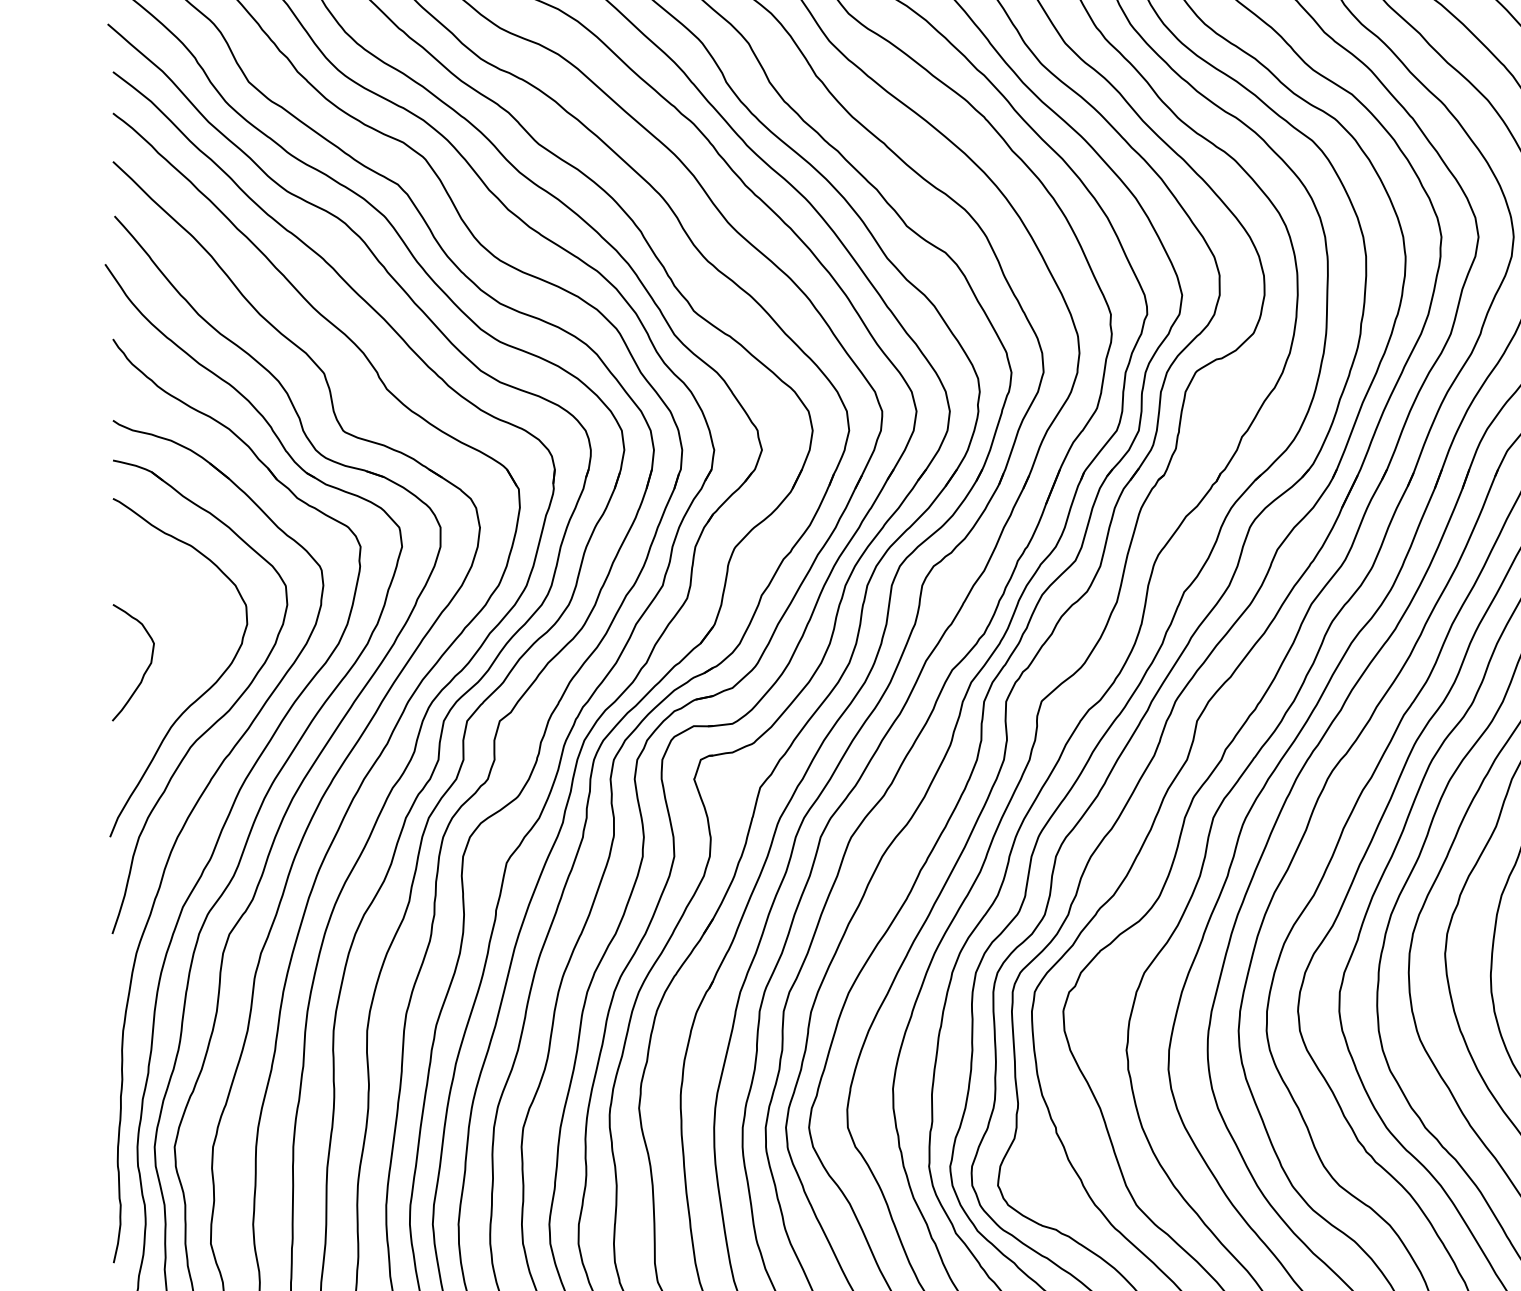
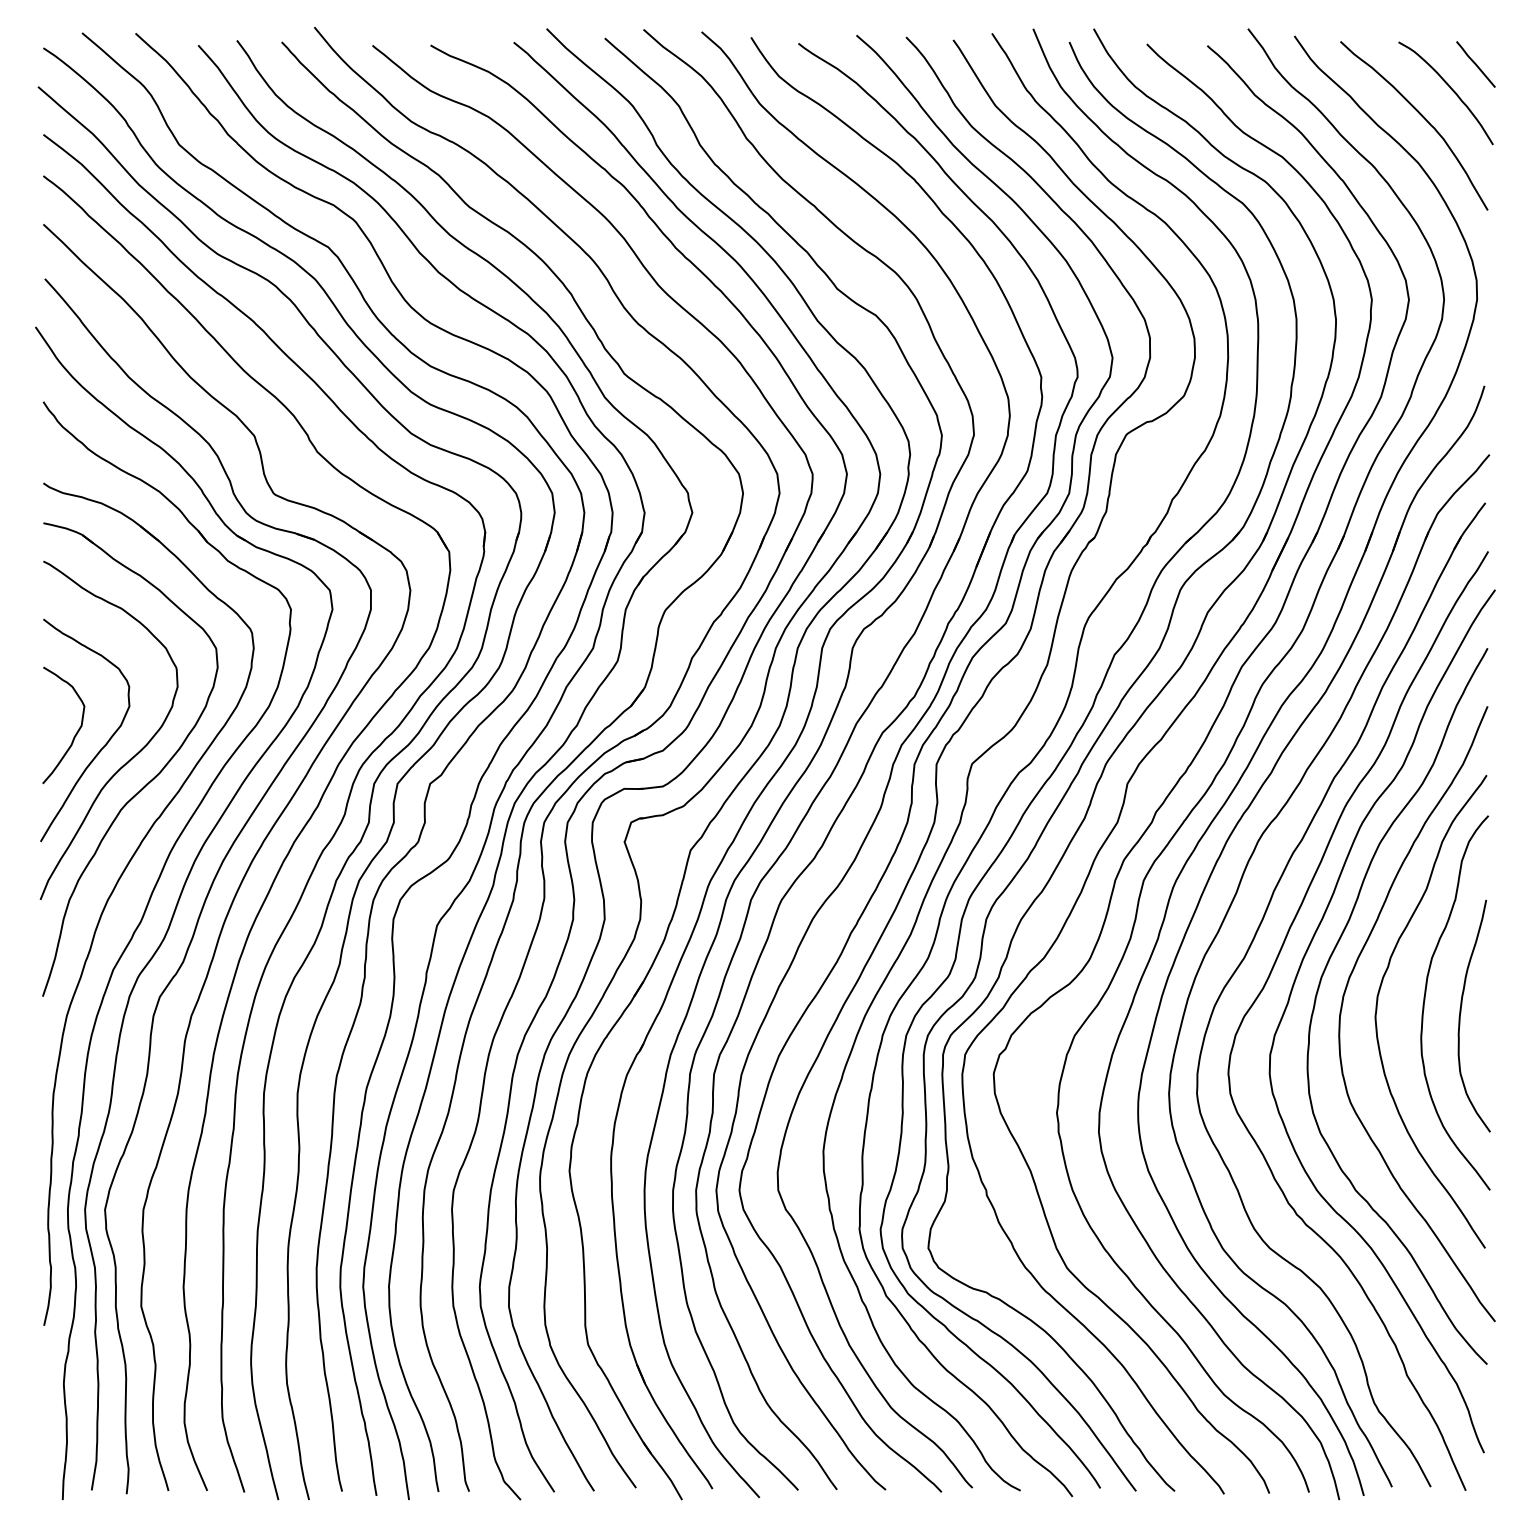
curve: (175, 680) -> (105, 743), added

